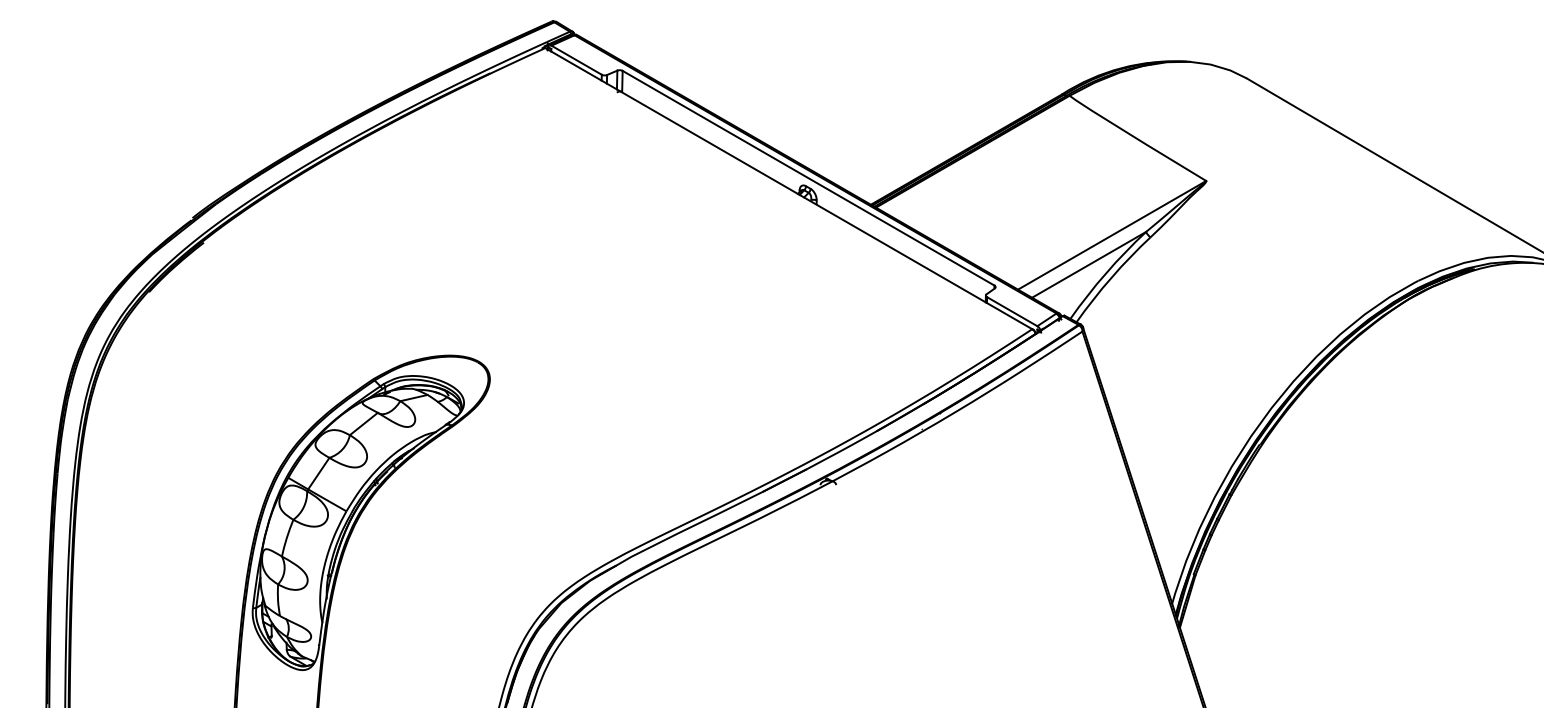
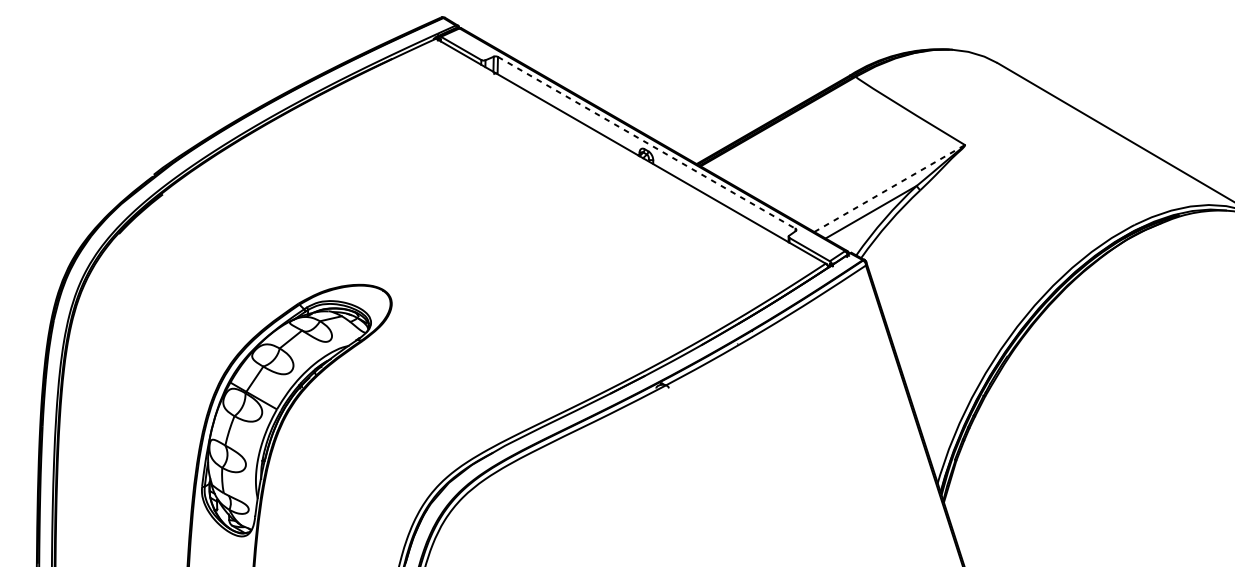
line: (808, 178) -> (646, 143), solid -> dashed
line: (1112, 235) -> (889, 188), solid -> dashed

